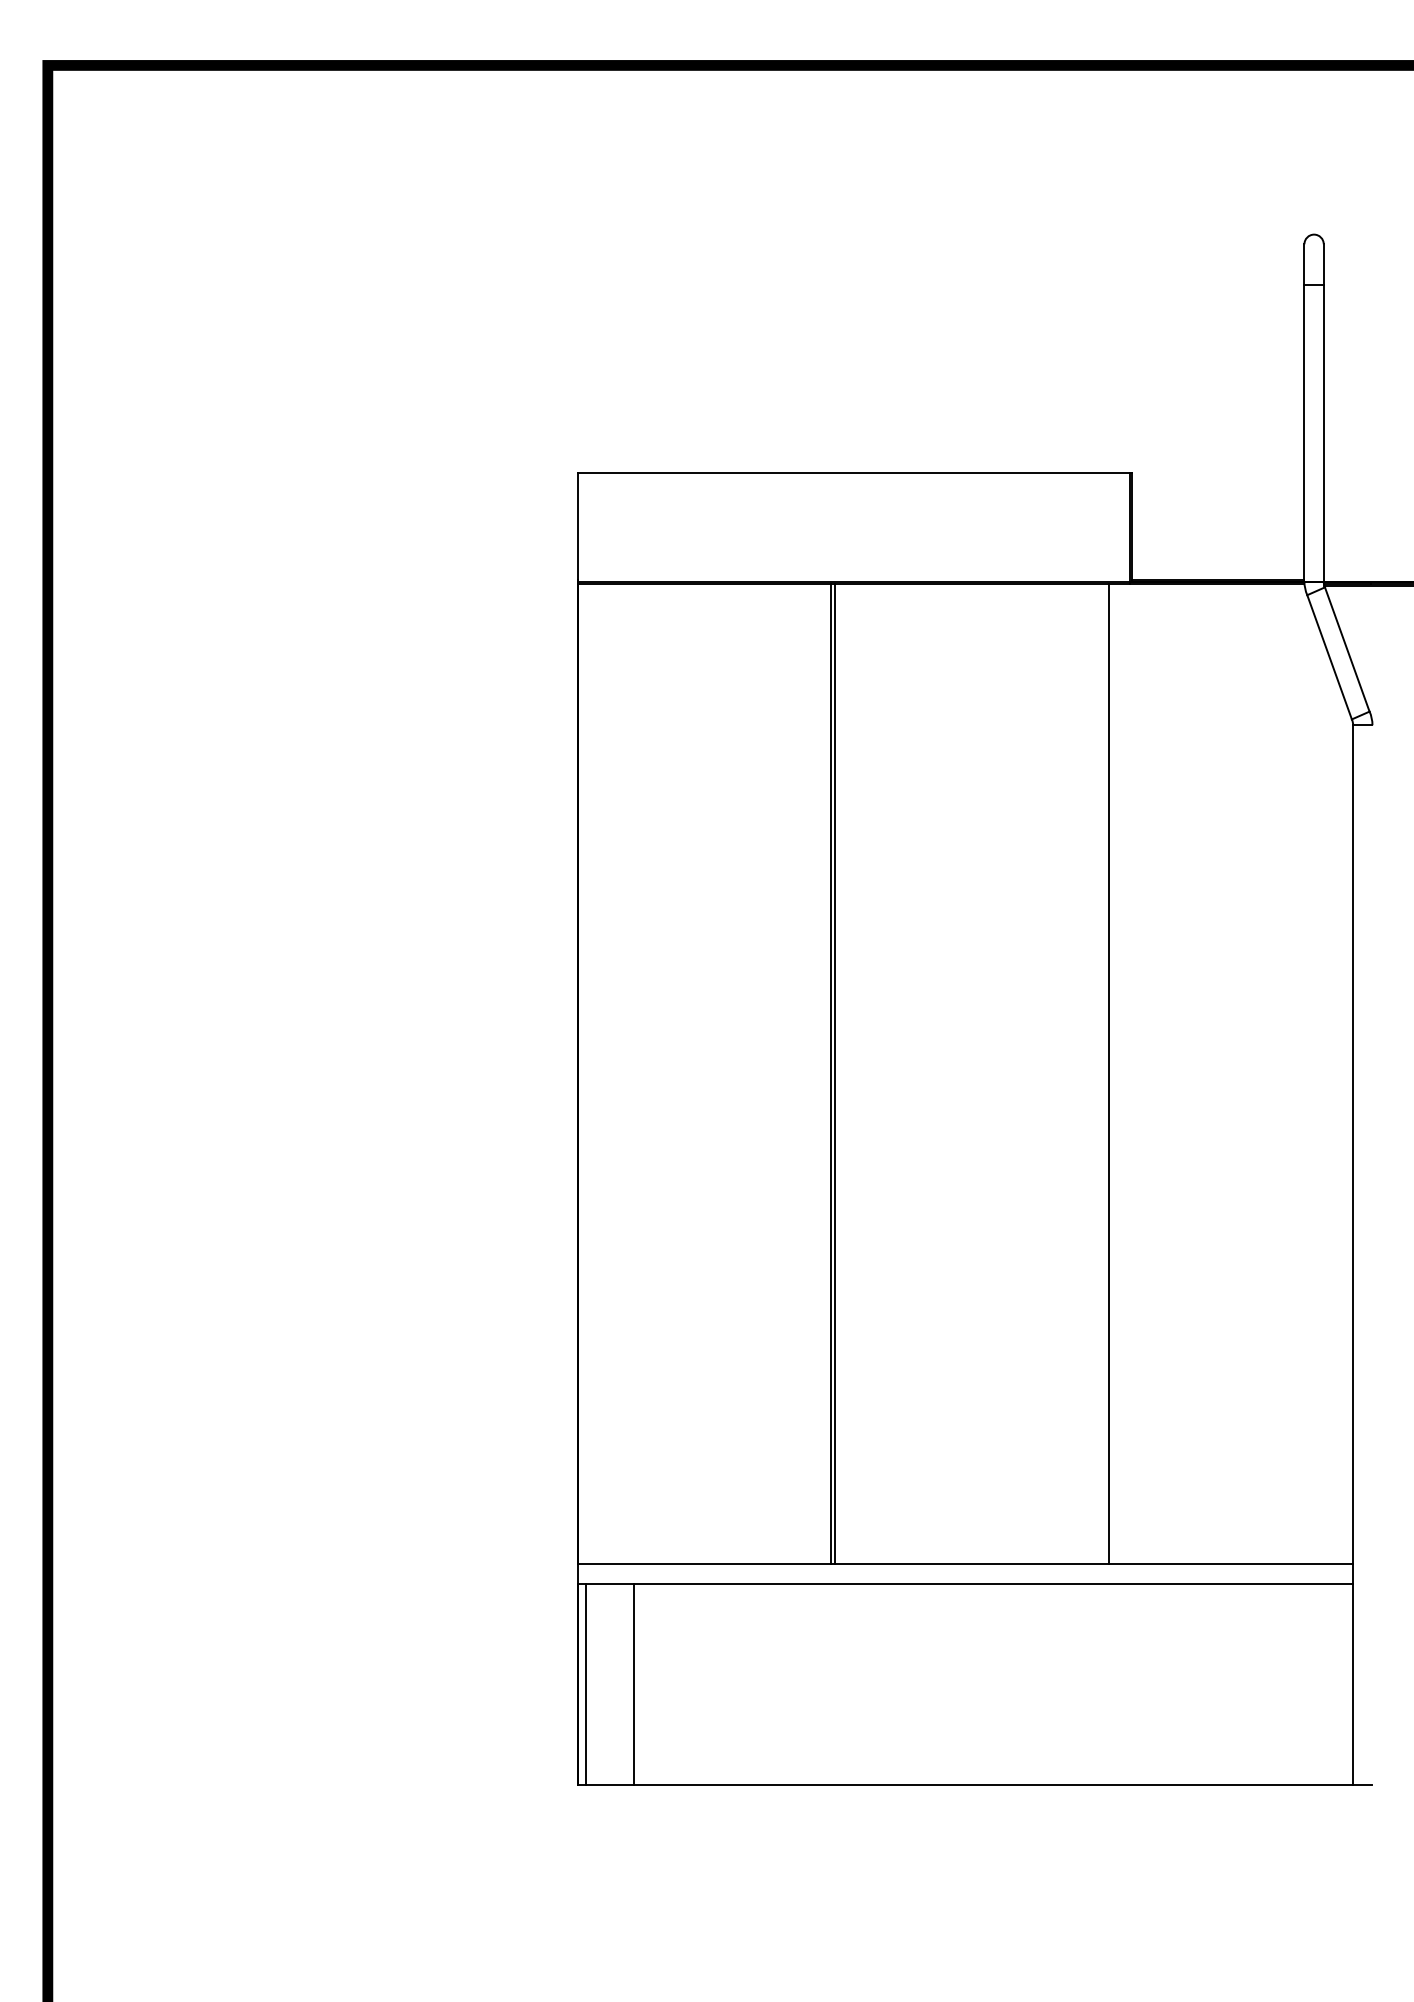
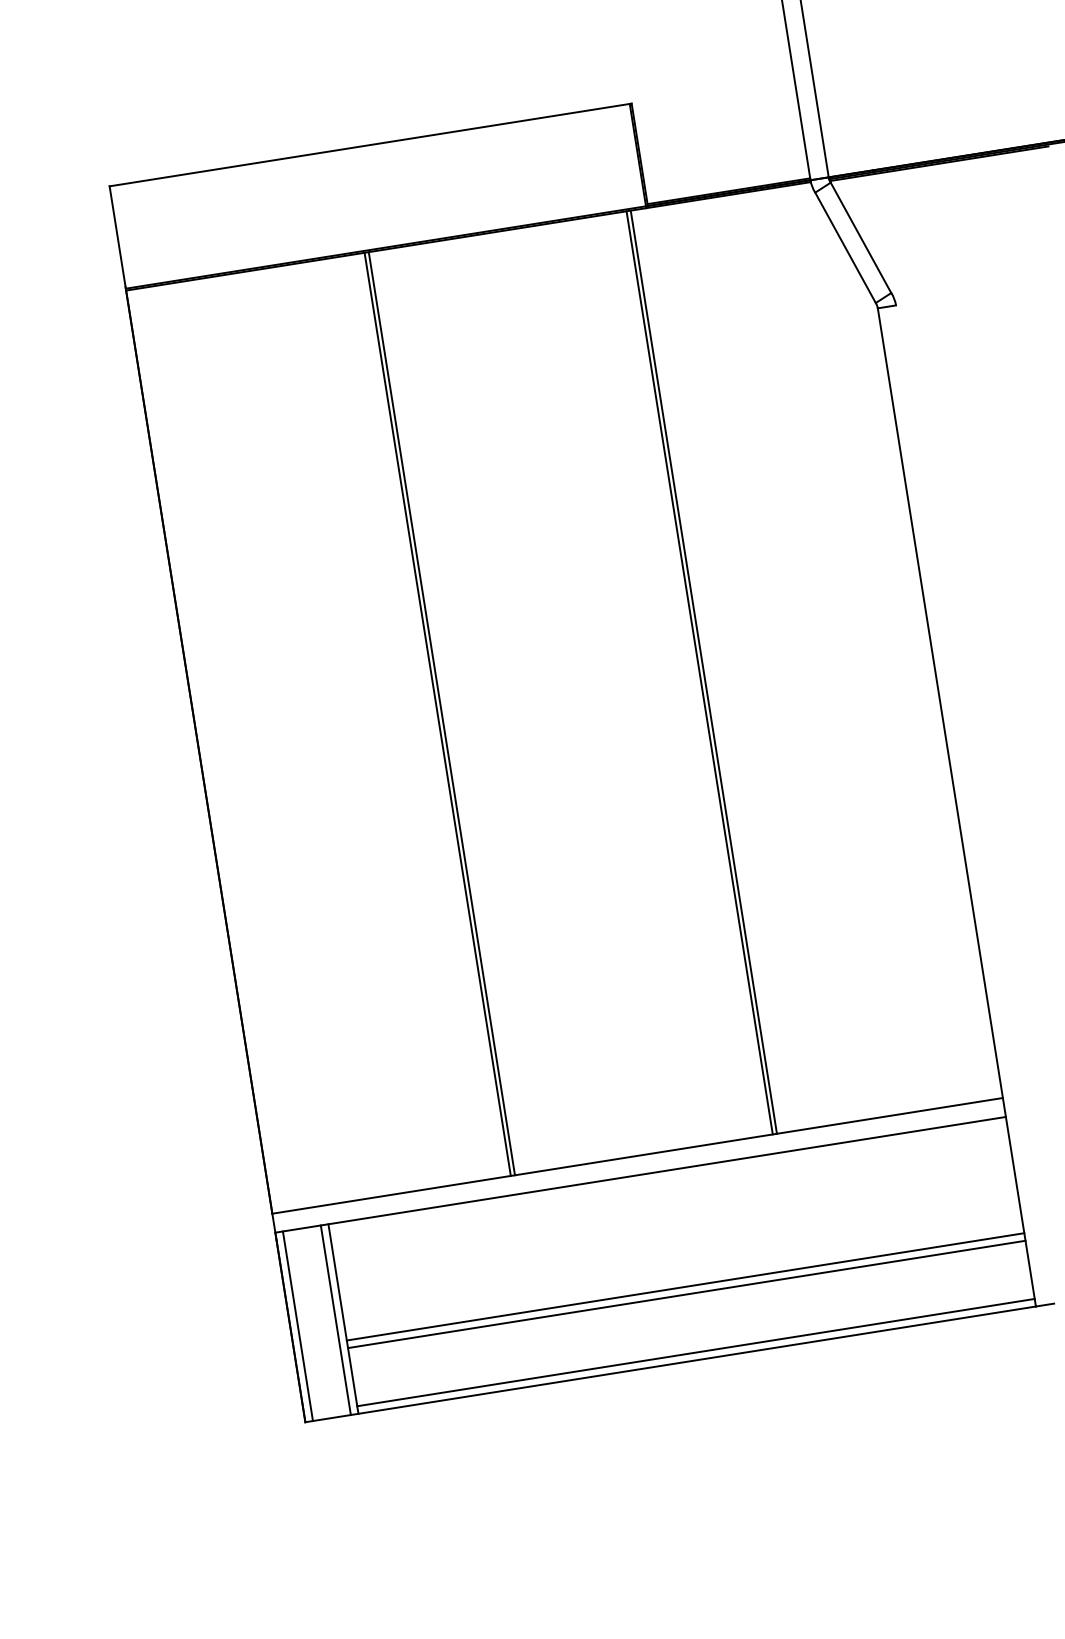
line: (1113, 1073) -> (704, 672), added
line: (625, 1684) -> (335, 1320), added
line: (993, 1707) -> (685, 1287), added
line: (993, 1715) -> (686, 1294), added
line: (993, 1777) -> (696, 1353), added

